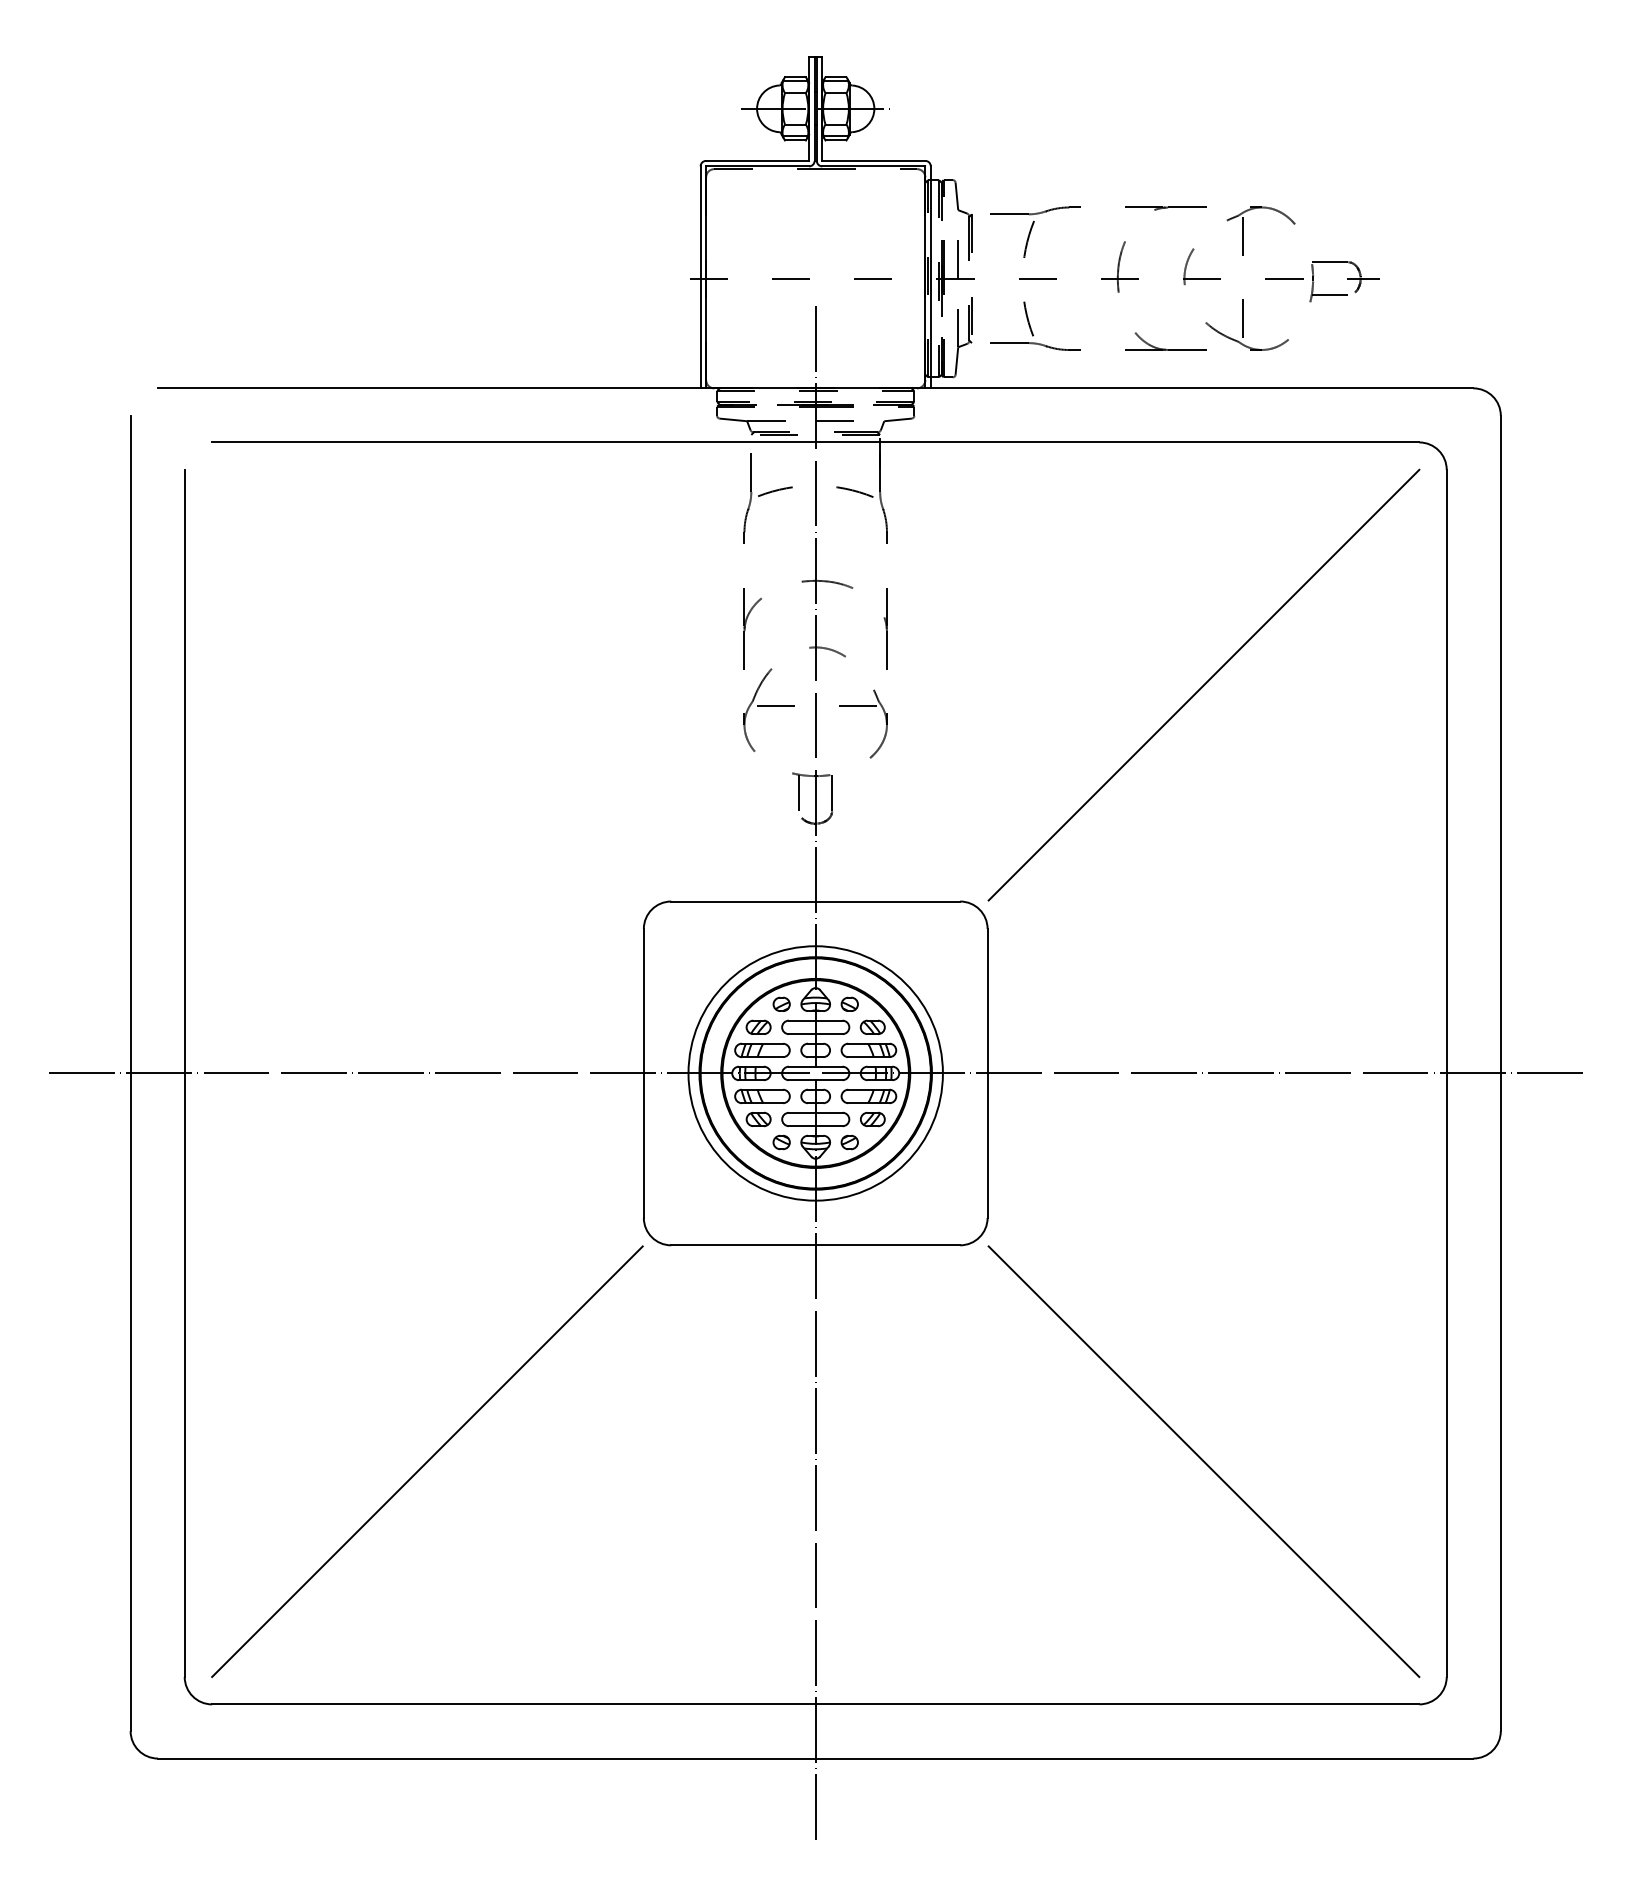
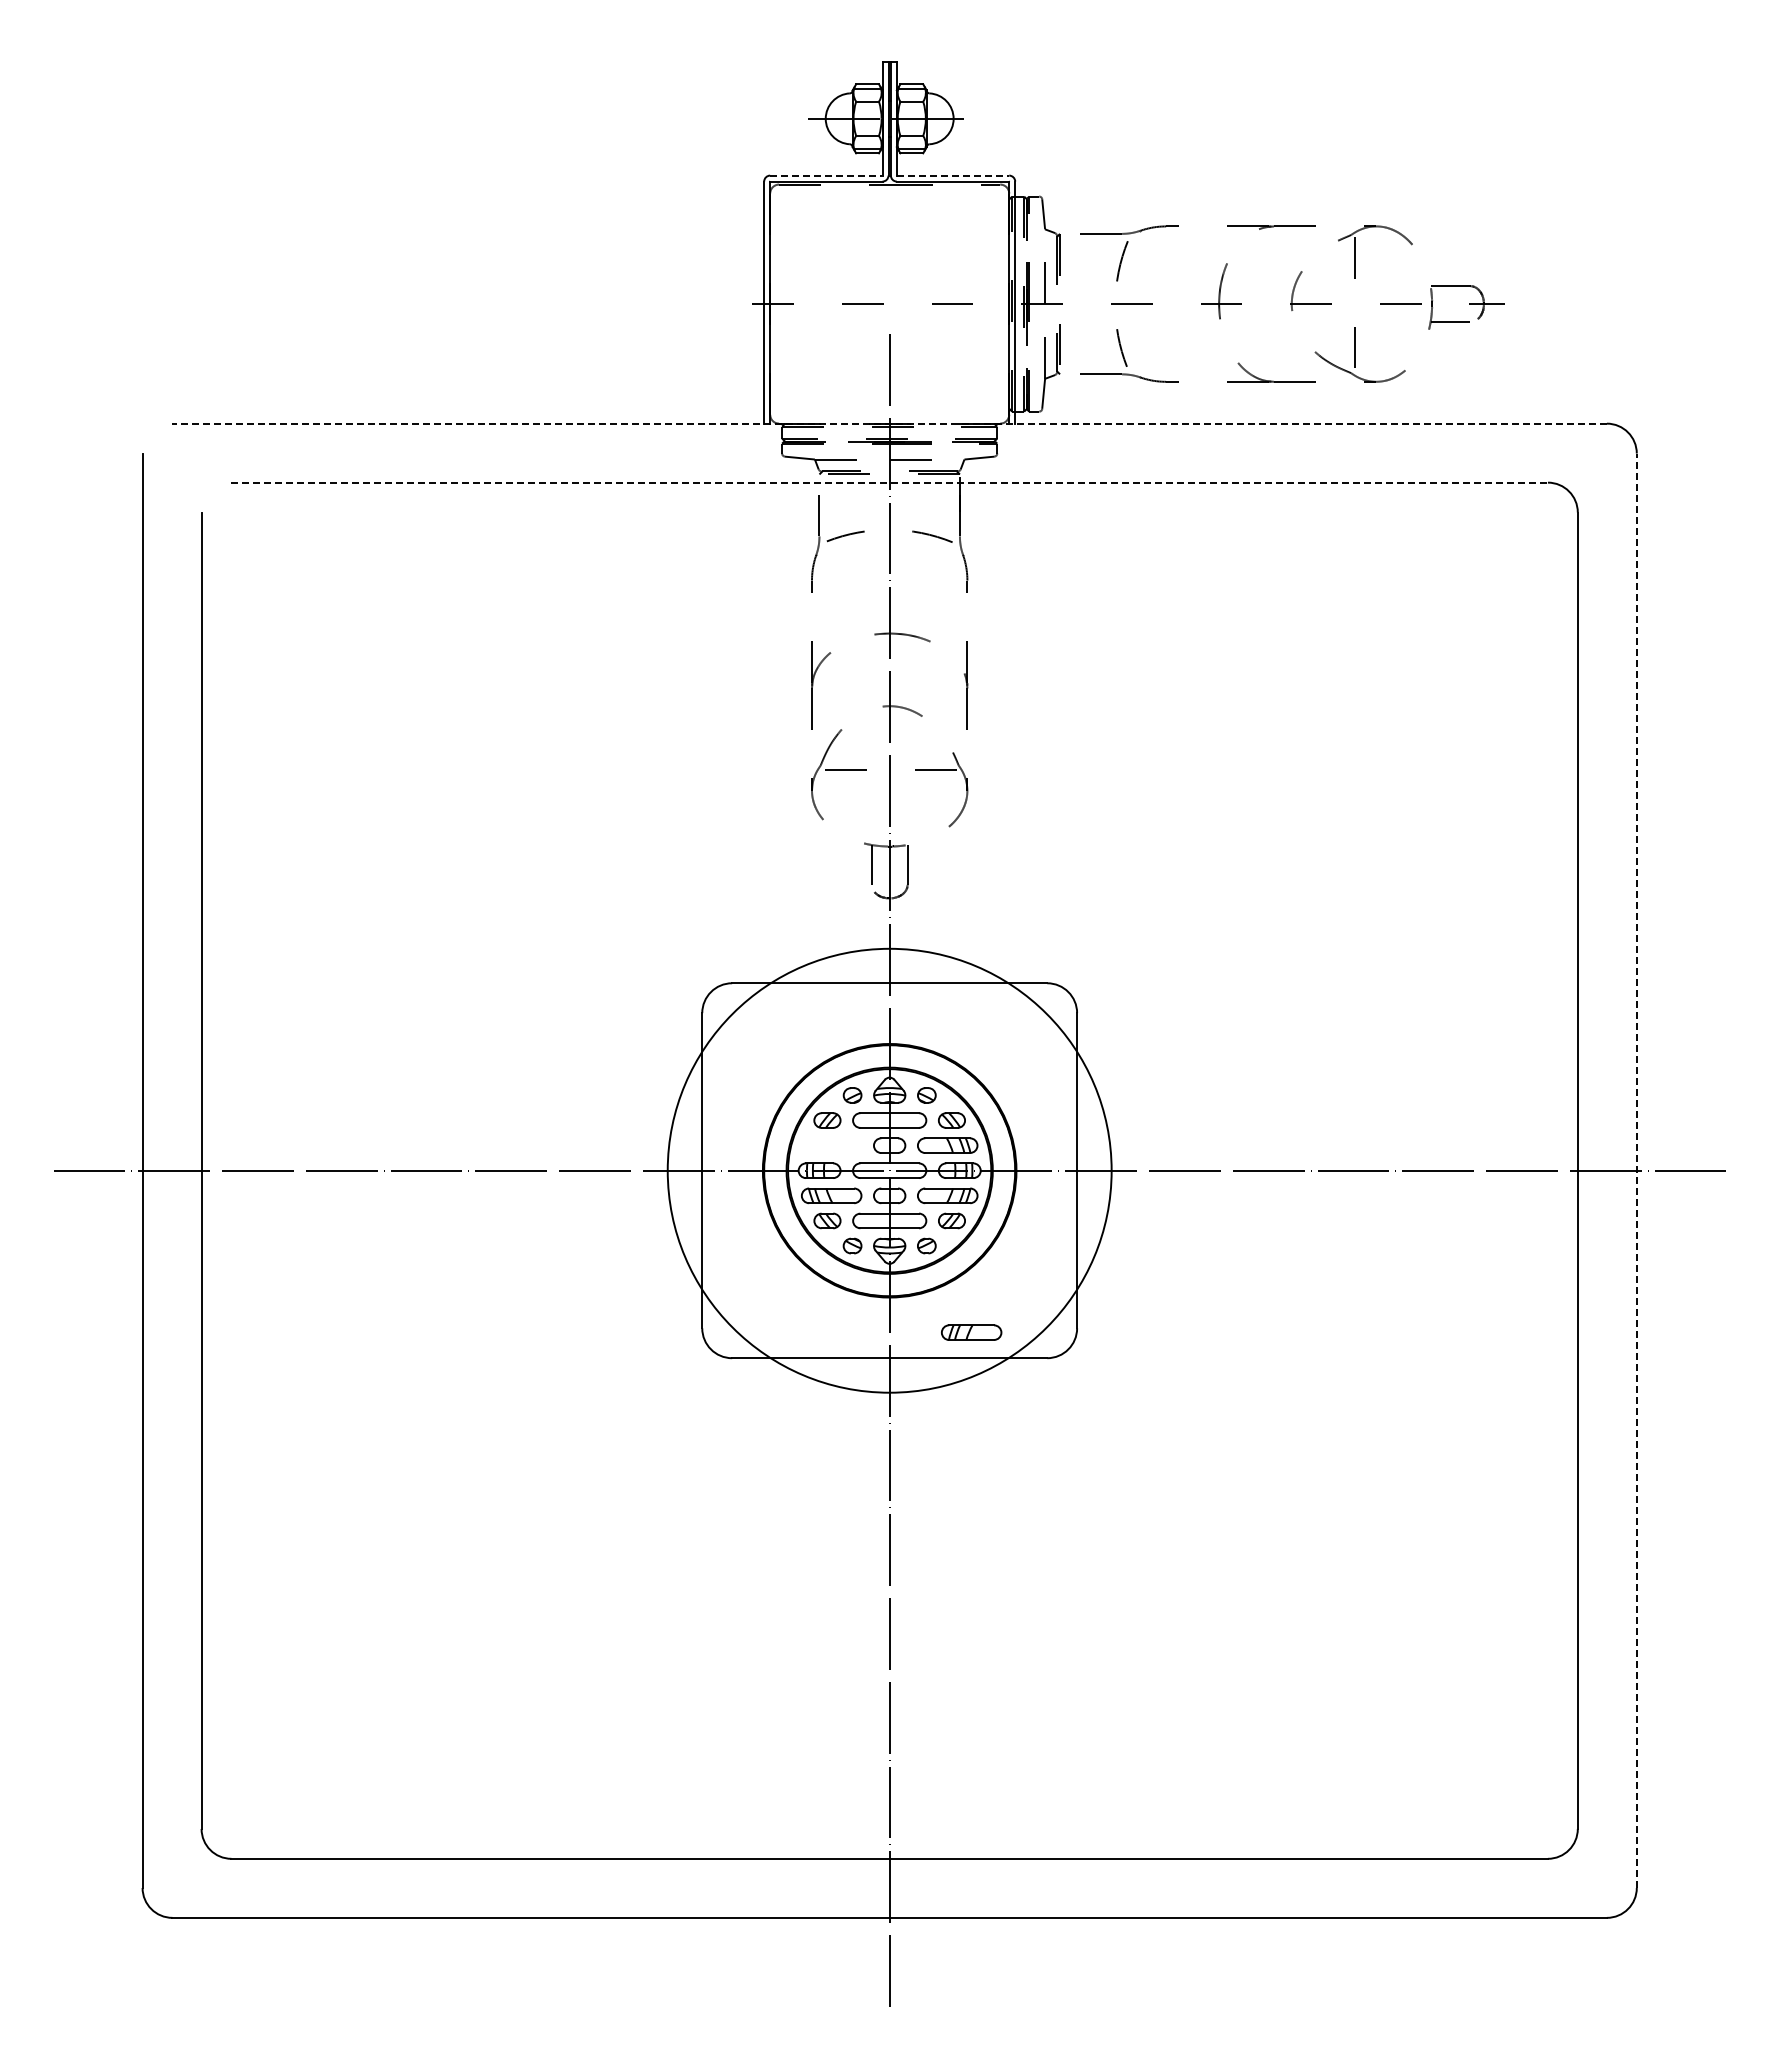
line: (757, 160) -> (826, 175), solid -> dashed
line: (874, 160) -> (953, 175), solid -> dashed
line: (815, 388) -> (889, 423), solid -> dashed
line: (816, 442) -> (890, 482), solid -> dashed
line: (1203, 685) -> (1312, 747), removed
part: (762, 1050) -> (971, 1332), moved
circle: (815, 1073) -> (889, 1170), size x1.6
line: (1500, 1073) -> (1636, 1170), solid -> dashed
line: (427, 1461) -> (466, 1593), removed
line: (1203, 1461) -> (1312, 1593), removed

